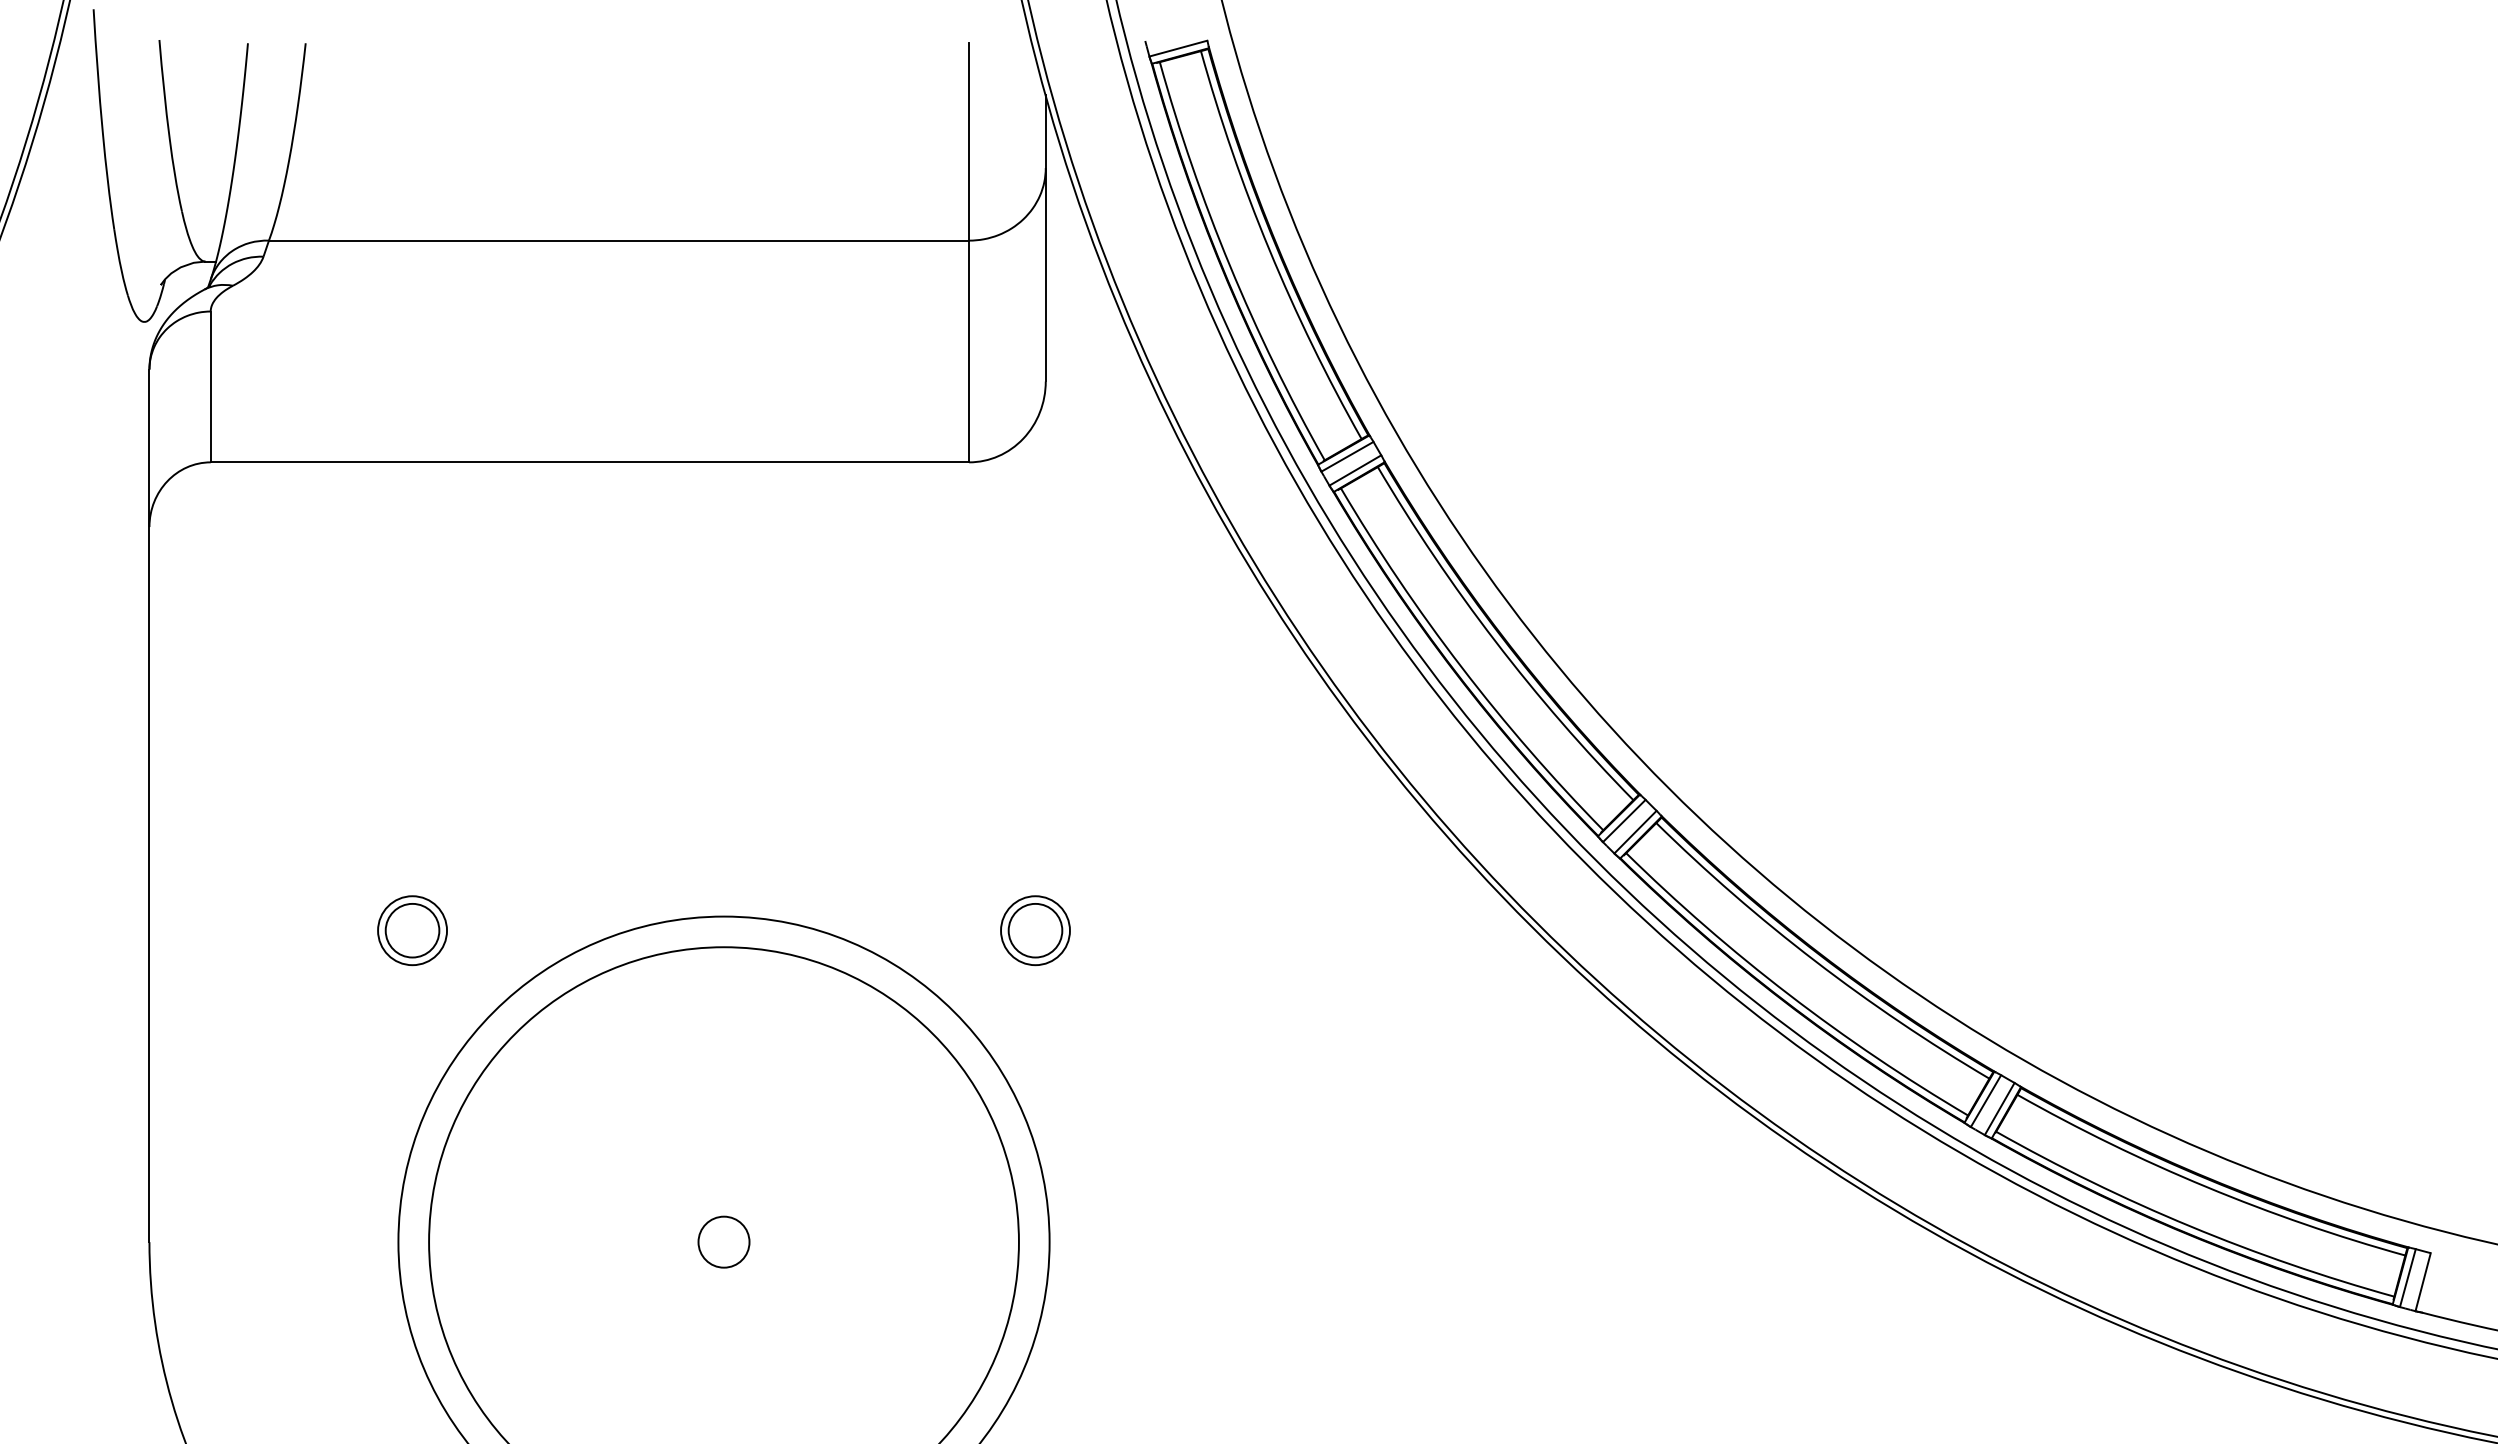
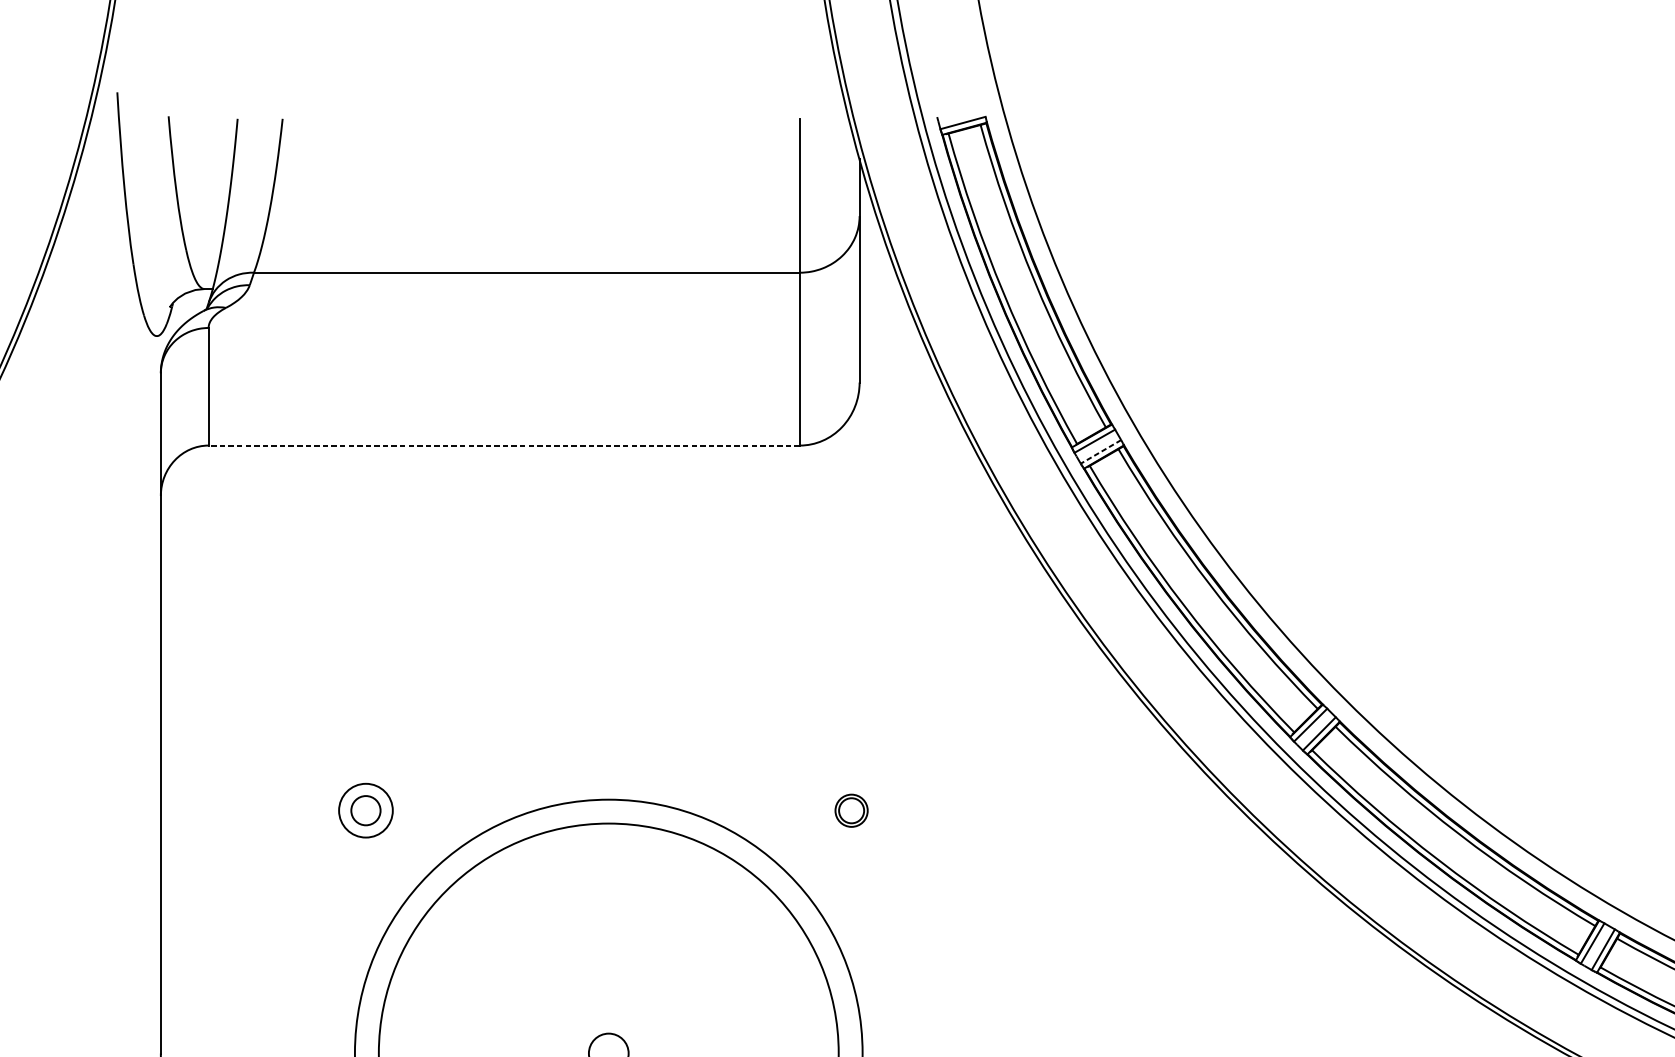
line: (589, 462) -> (503, 445), solid -> dashed
line: (1354, 470) -> (1100, 451), solid -> dashed
circle: (412, 930) -> (365, 810), size x0.7
part: (1035, 930) -> (851, 810), size x0.6

